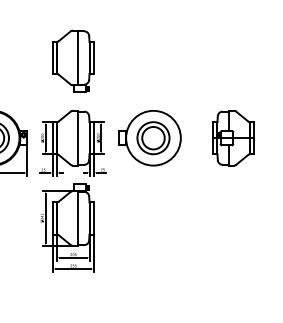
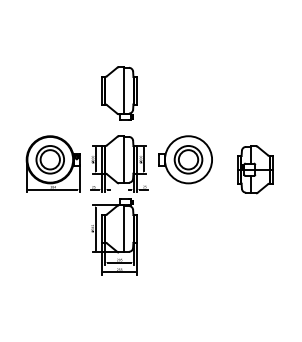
part: (233, 137) -> (255, 169), moved

